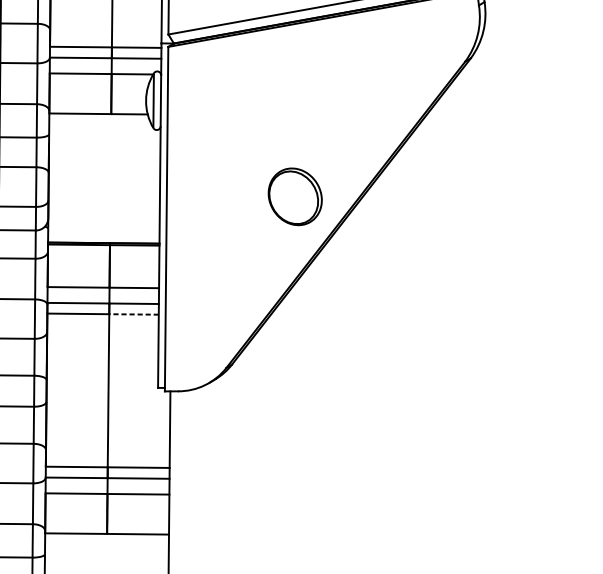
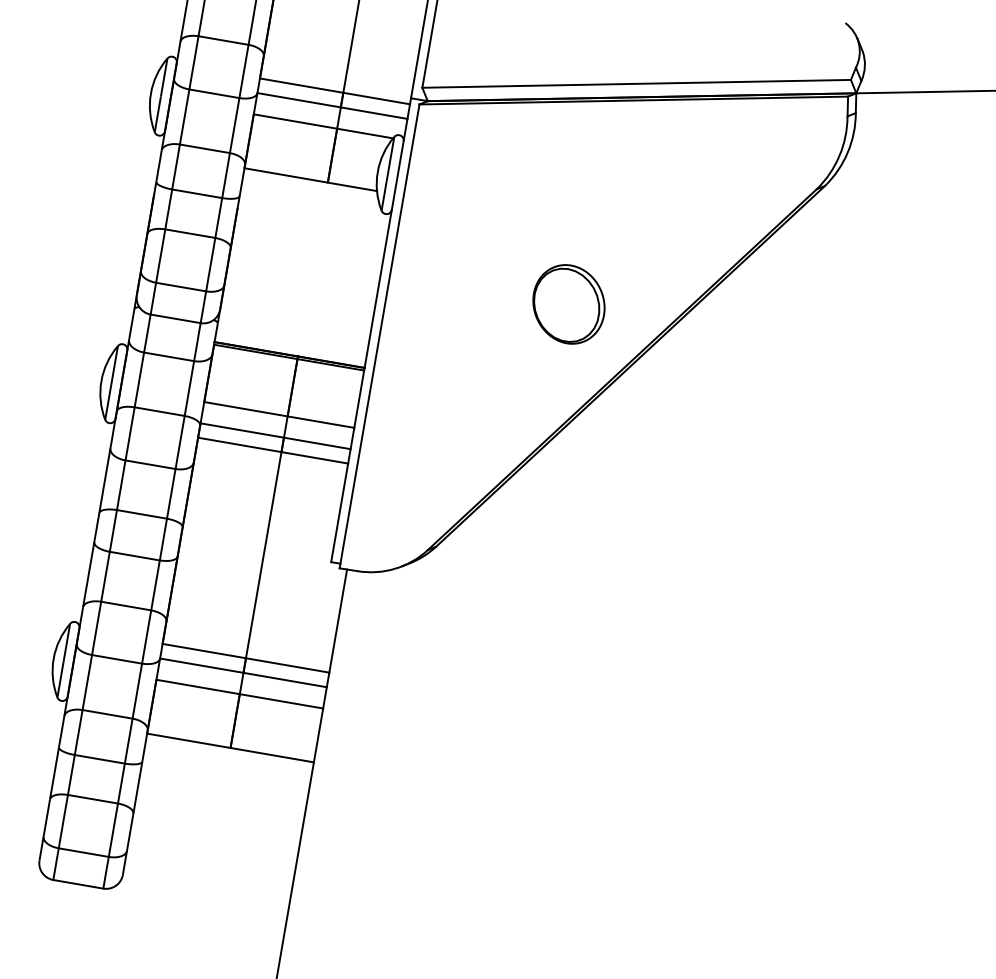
part: (294, 196) -> (568, 304), moved
line: (133, 314) -> (314, 457), dashed -> solid

